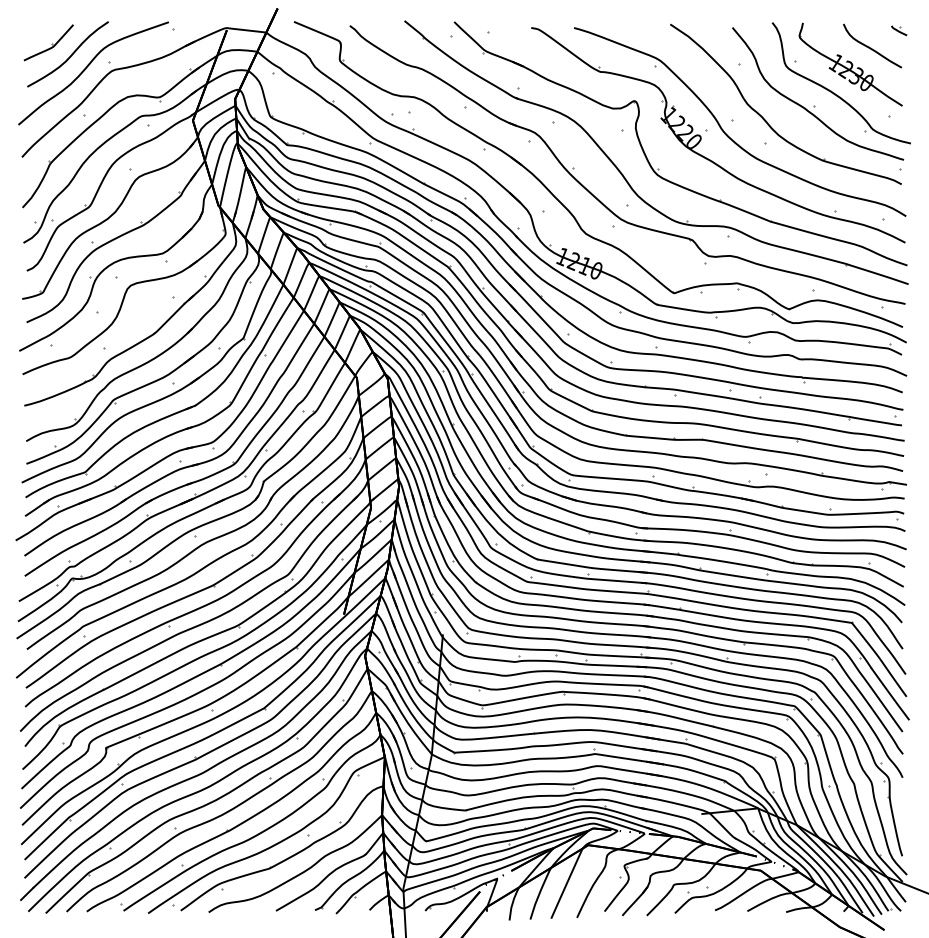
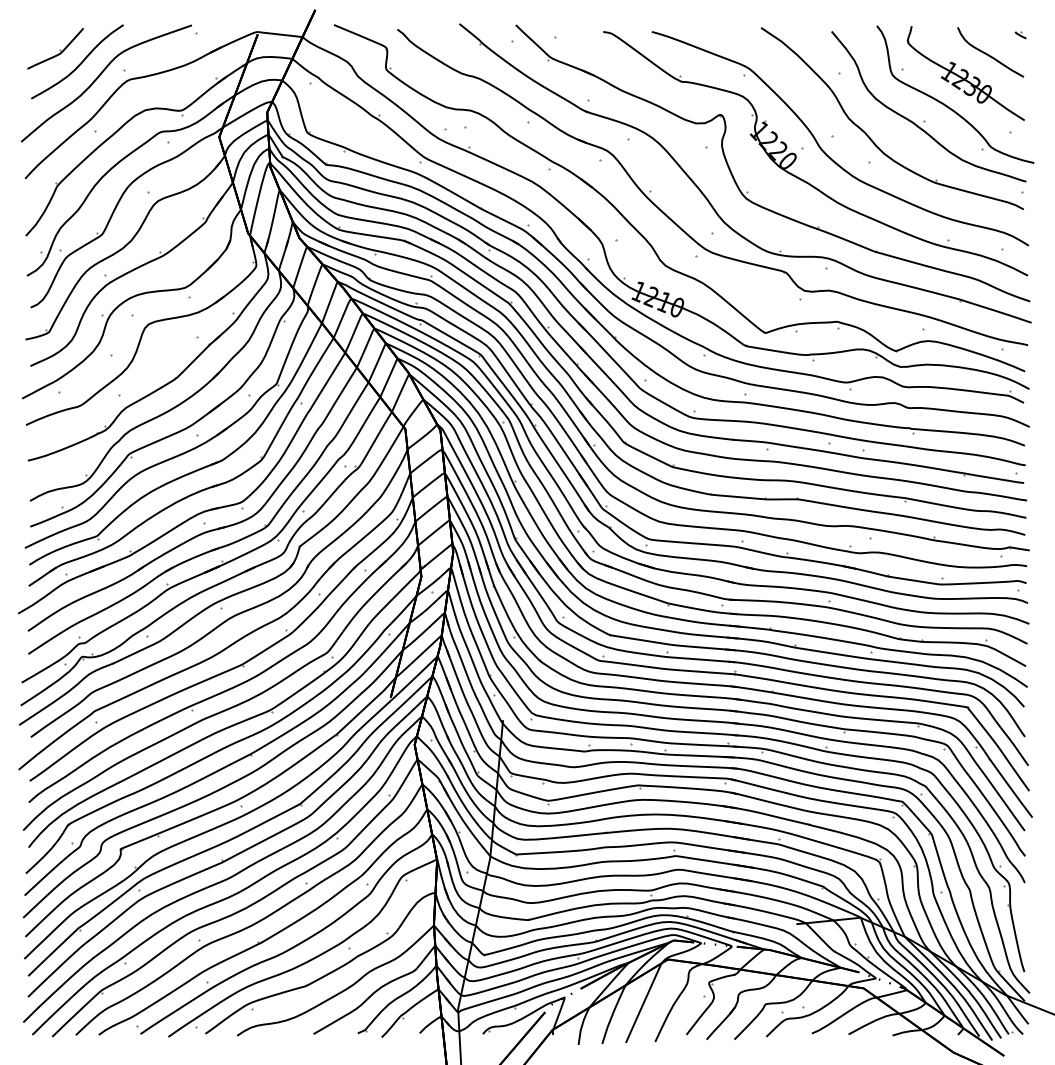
part: (898, 31) -> (1020, 35), size x0.62

